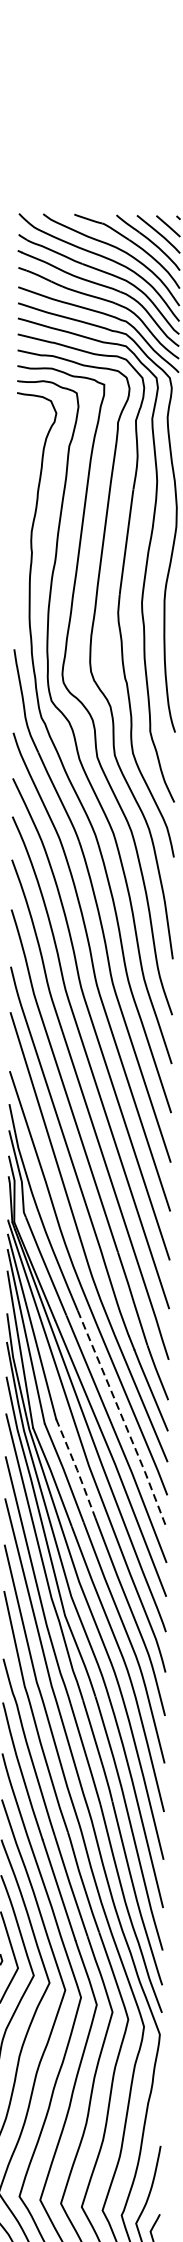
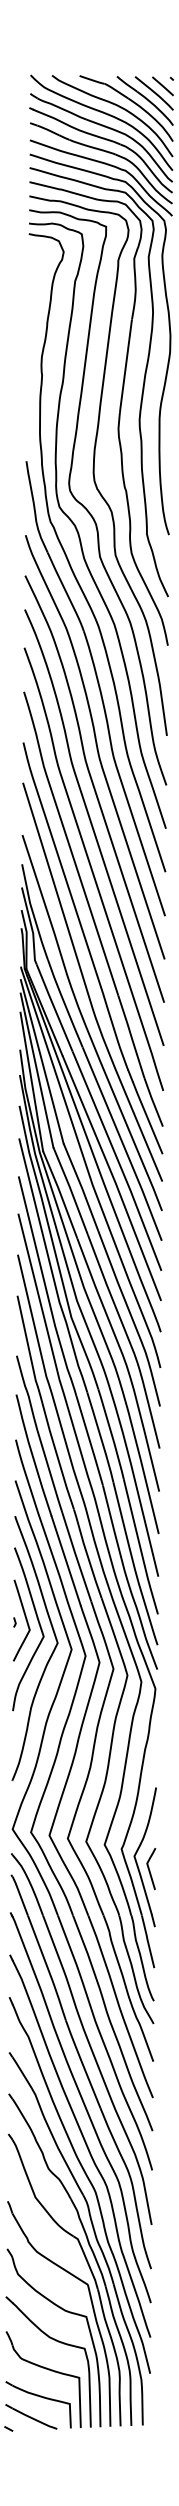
line: (123, 1420) -> (123, 1144), dashed -> solid
line: (76, 1468) -> (81, 1187), dashed -> solid

